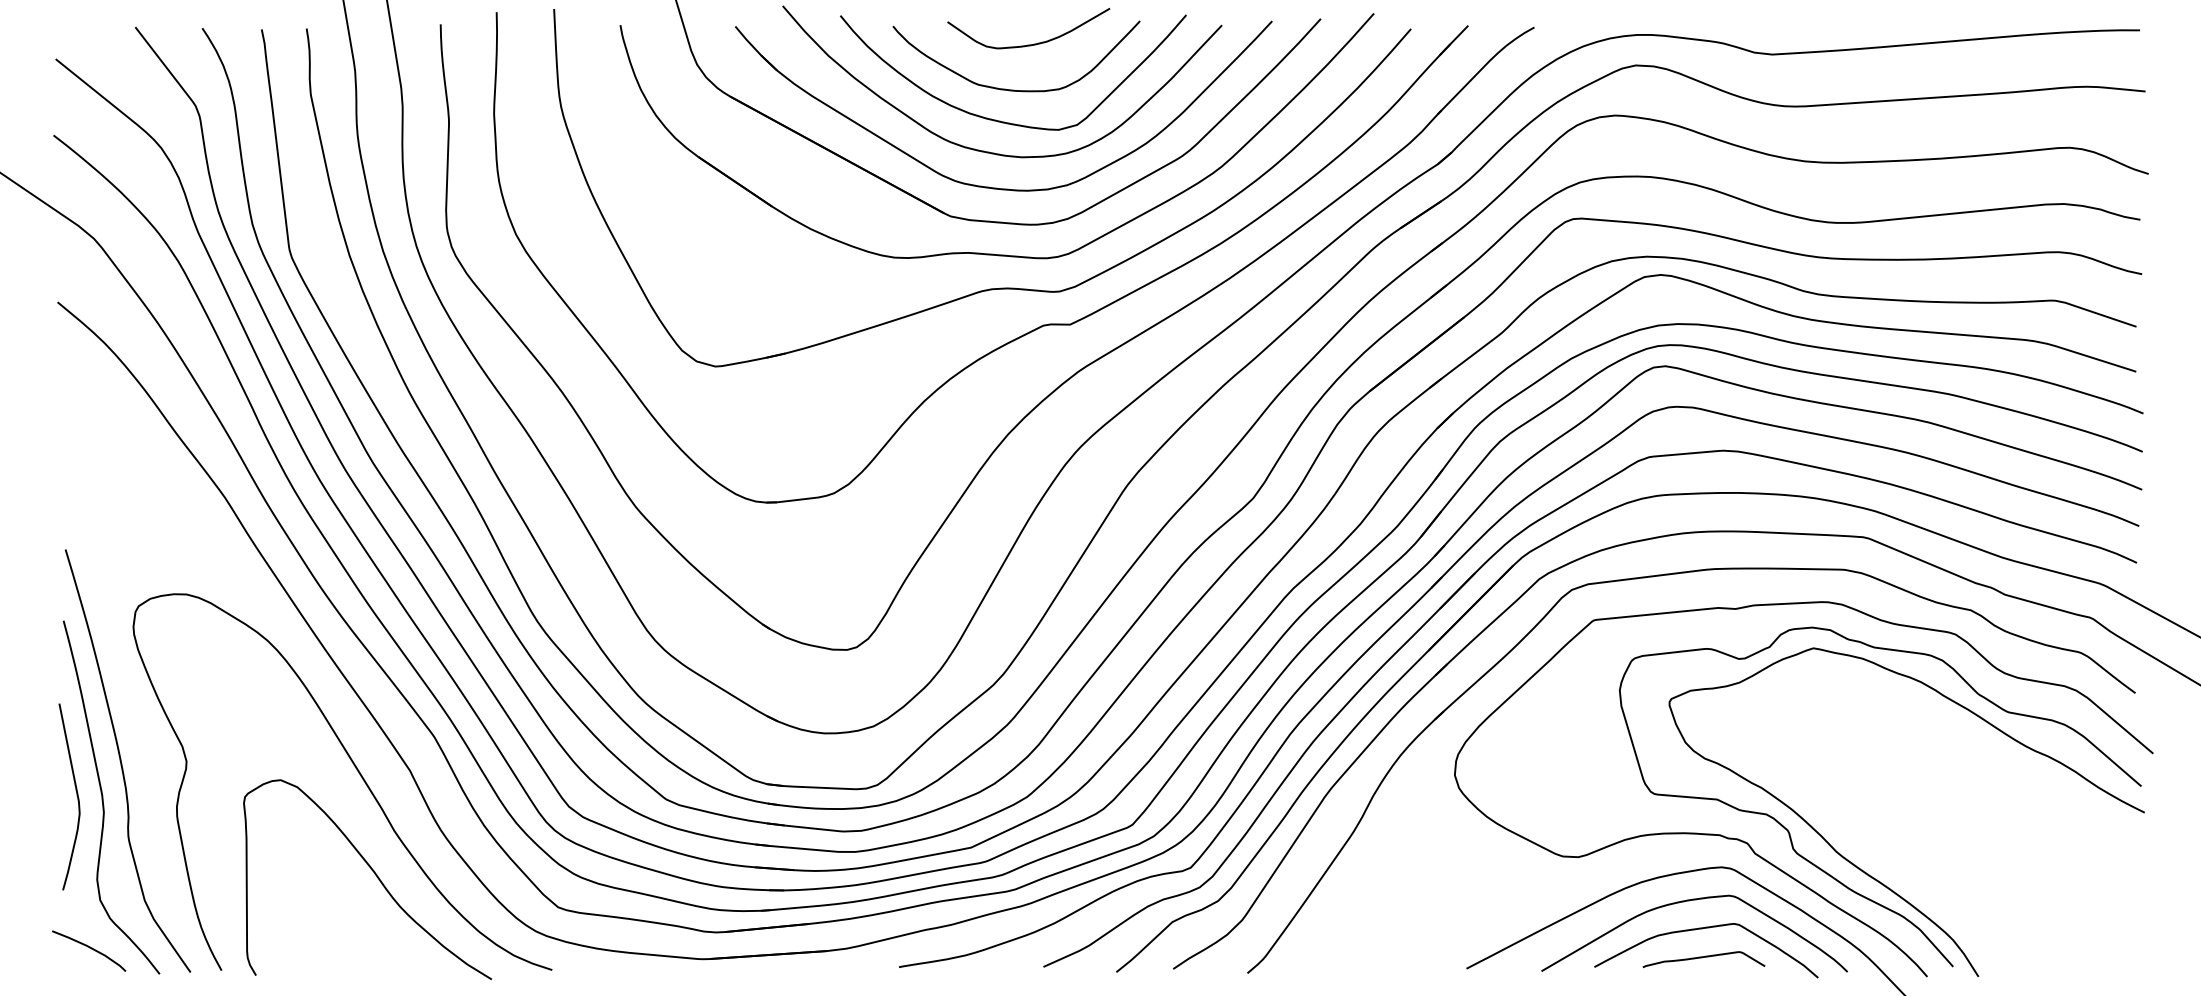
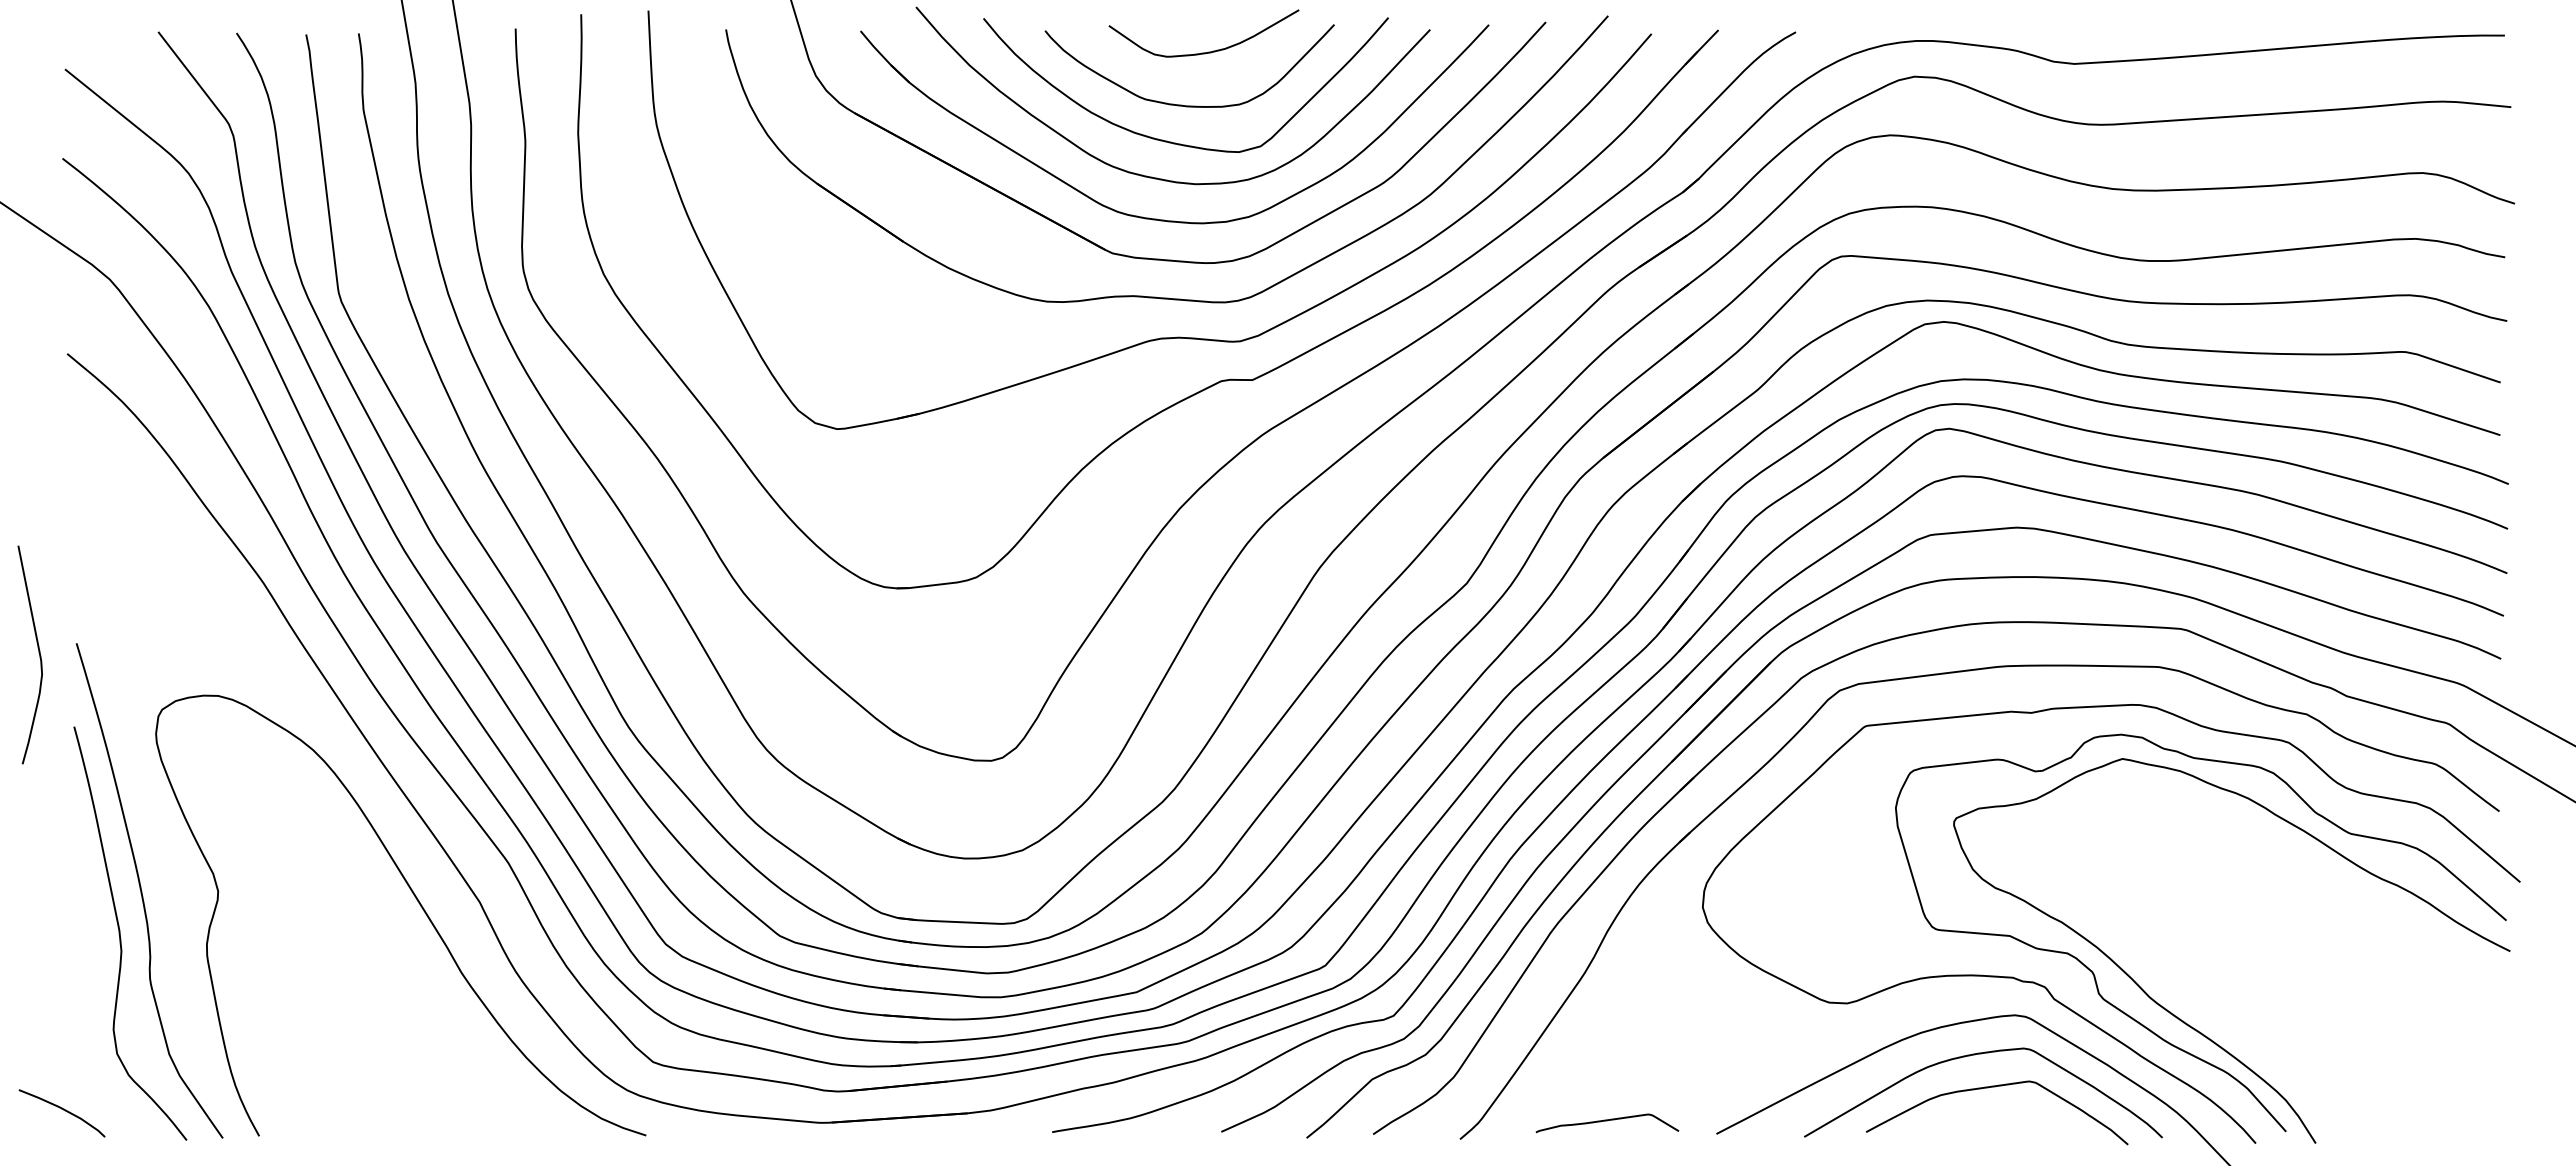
curve: (76, 795) -> (38, 653), moved
curve: (373, 873) -> (437, 1022), removed
curve: (90, 948) -> (63, 1110), moved
curve: (1704, 958) -> (1607, 1121), moved

